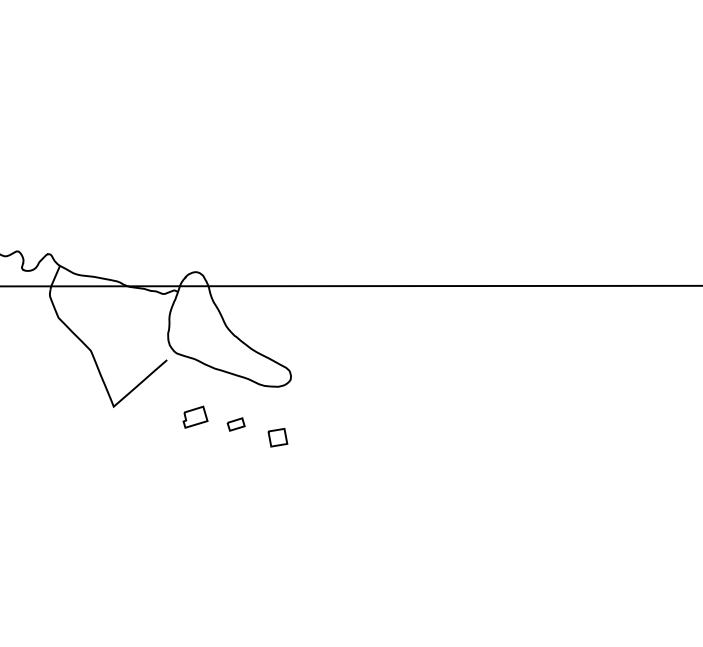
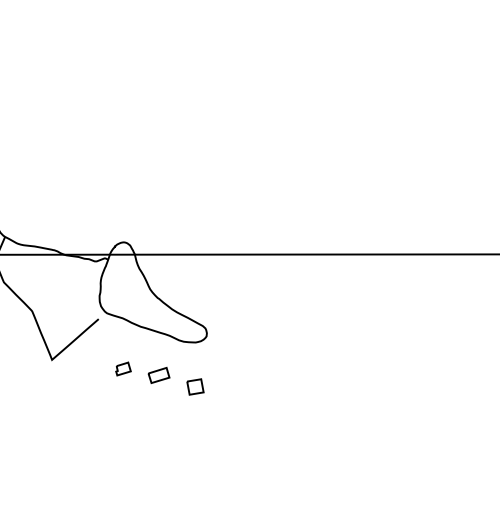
part: (195, 416) -> (123, 368), size x0.7
part: (235, 424) -> (158, 375), size x1.4

